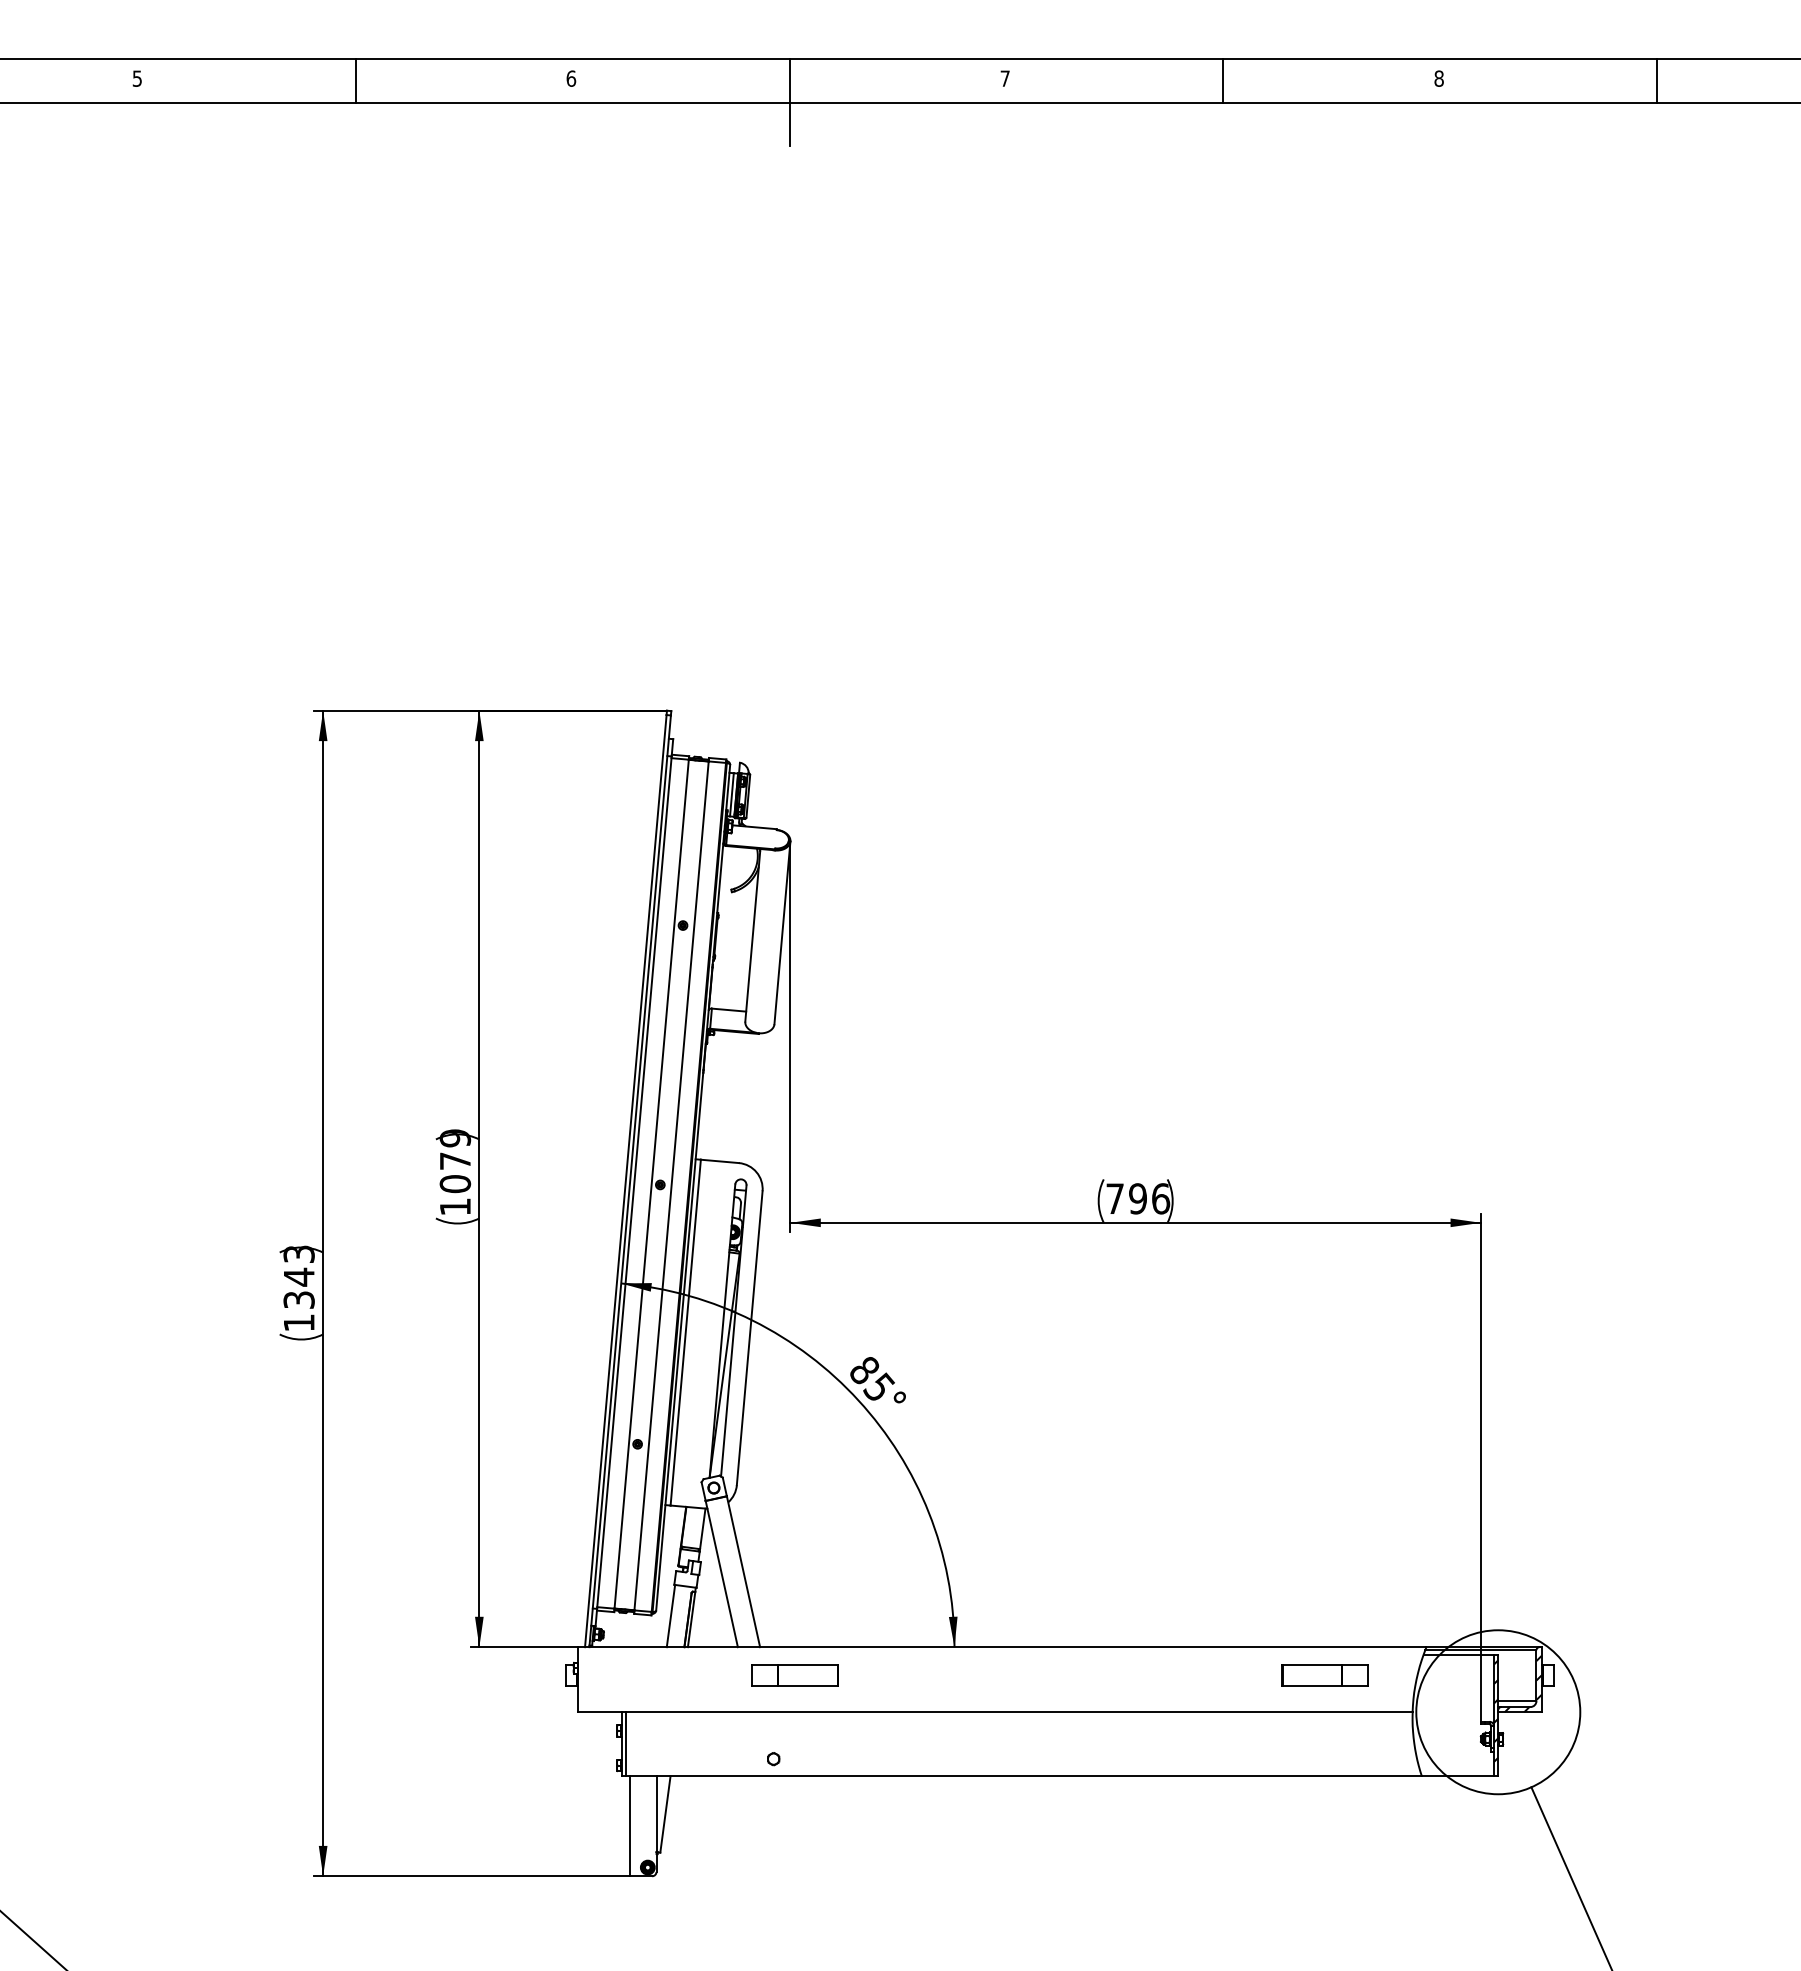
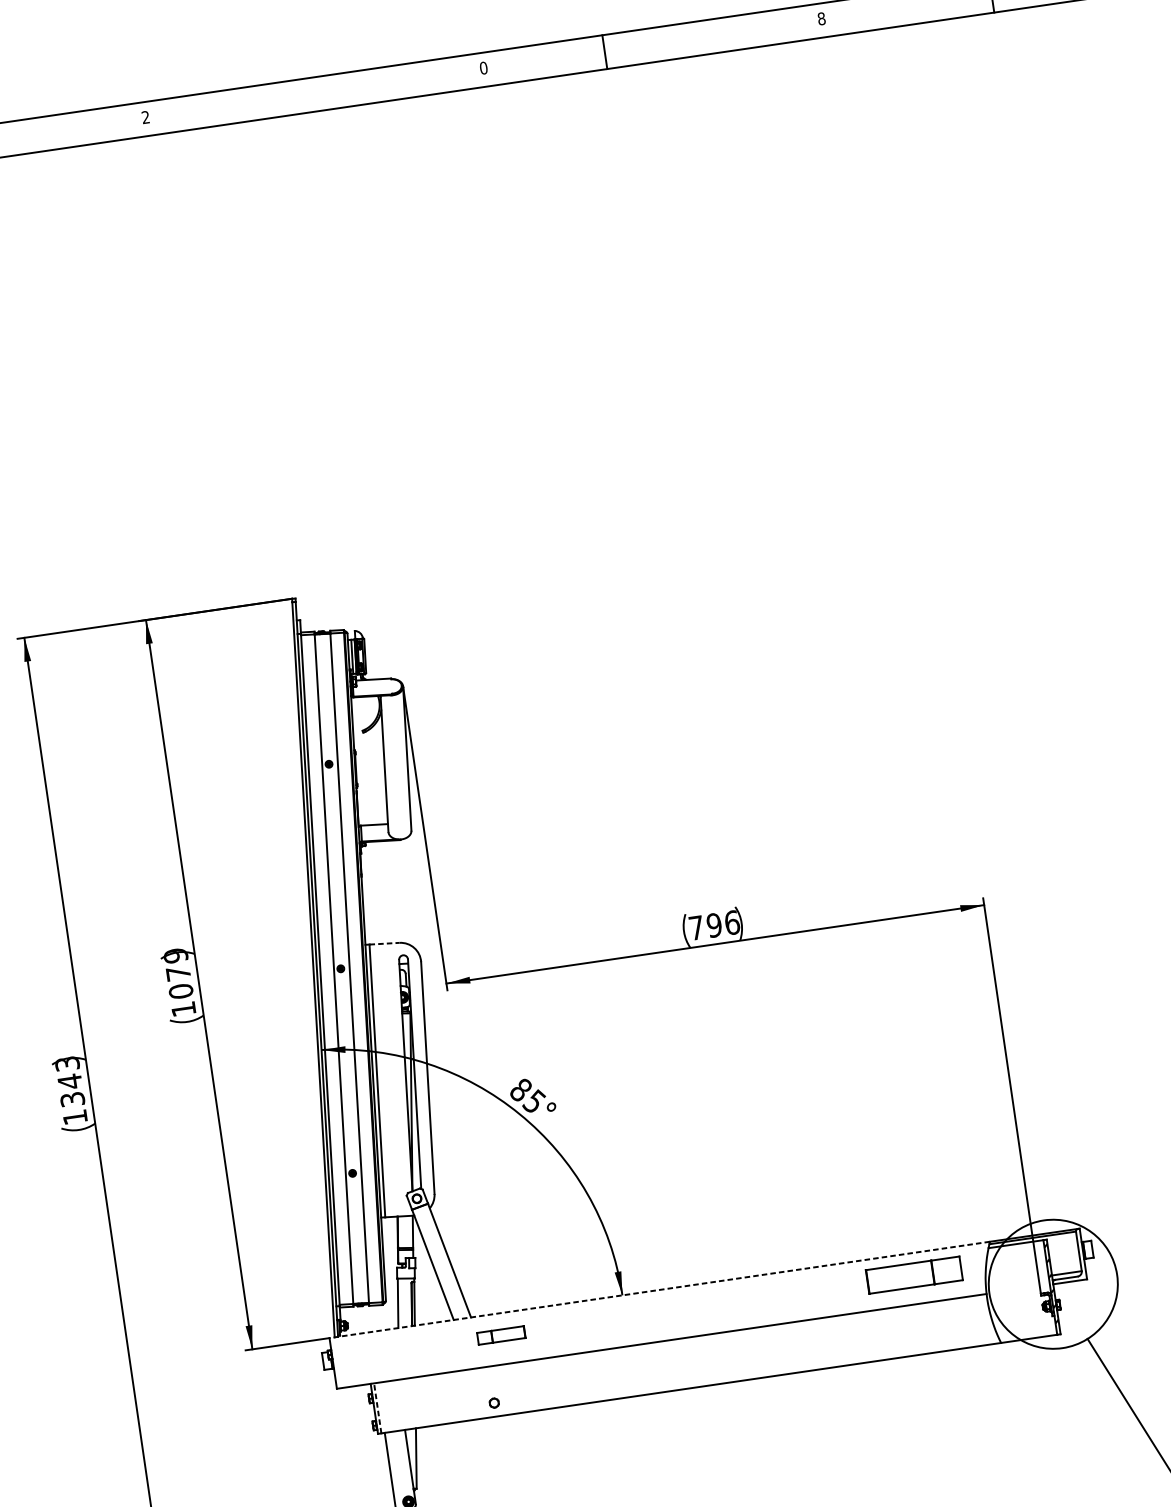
text: (571, 78) -> (145, 117), 6 -> 2
text: (1004, 78) -> (483, 68), 7 -> 0
line: (1223, 80) -> (604, 51), moved
line: (789, 102) -> (318, 111), removed
line: (720, 1161) -> (385, 943), solid -> dashed
line: (1001, 1647) -> (659, 1290), solid -> dashed
part: (794, 1675) -> (501, 1335), size x0.7
part: (1324, 1675) -> (913, 1275), size x1.4
hatch: (1522, 1683) -> (1068, 1259), removed
line: (626, 1743) -> (377, 1407), solid -> dashed

